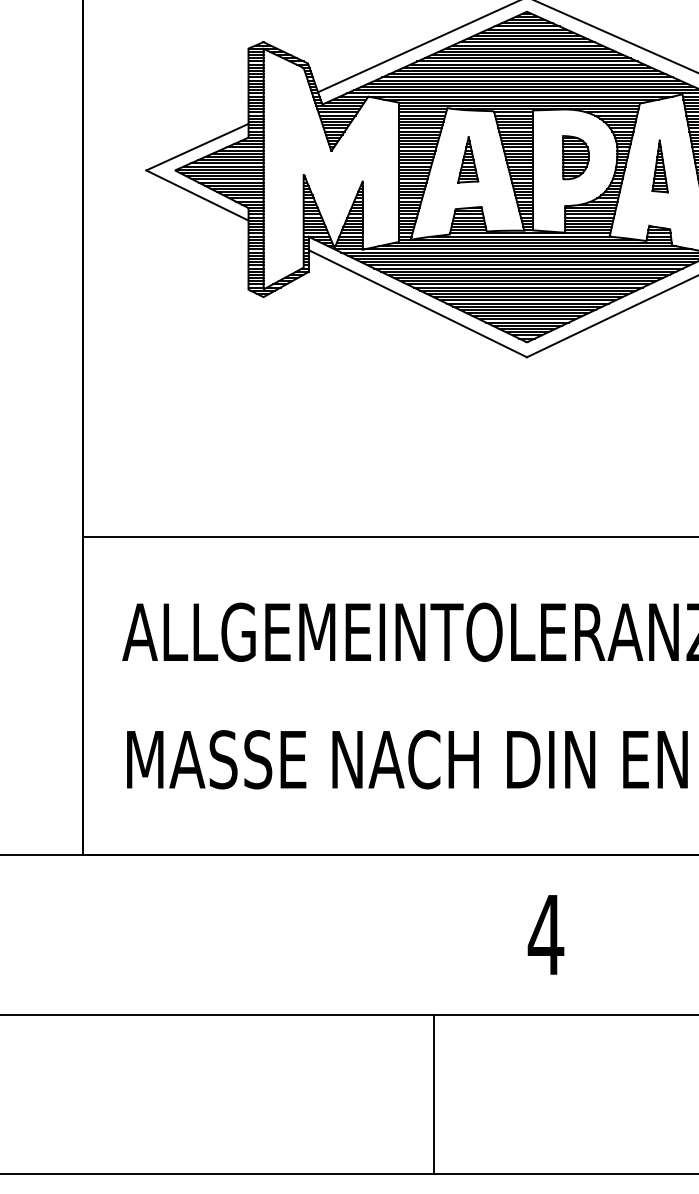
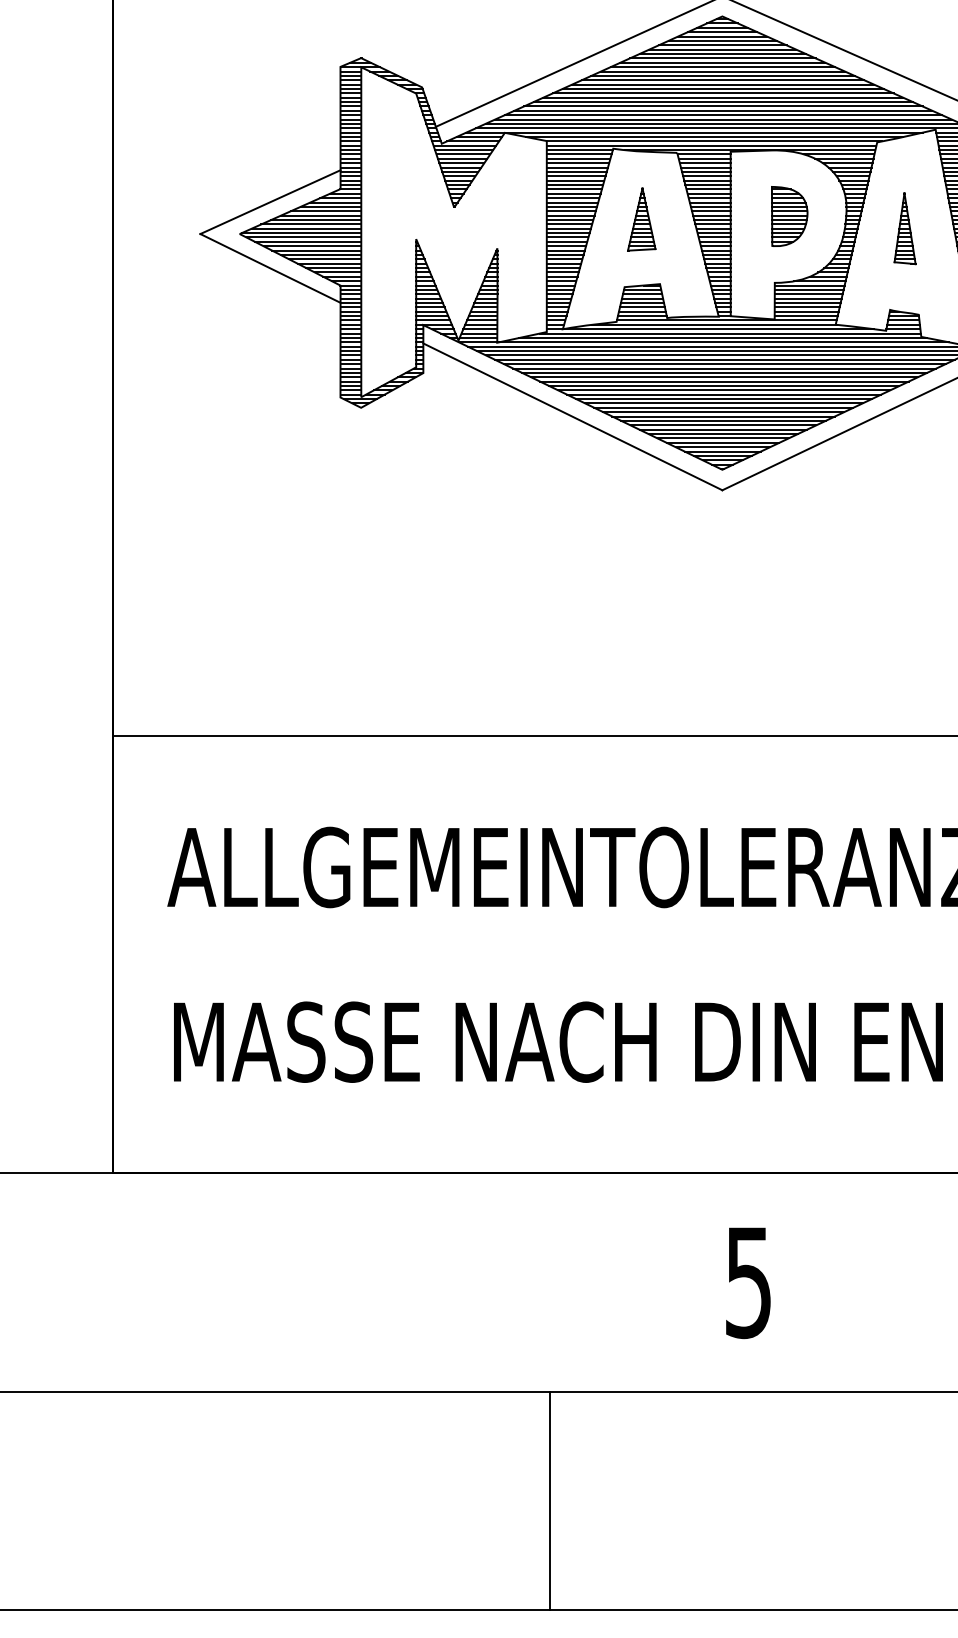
text: (546, 935) -> (748, 1283), 4 -> 5
line: (433, 1093) -> (549, 1500), moved

